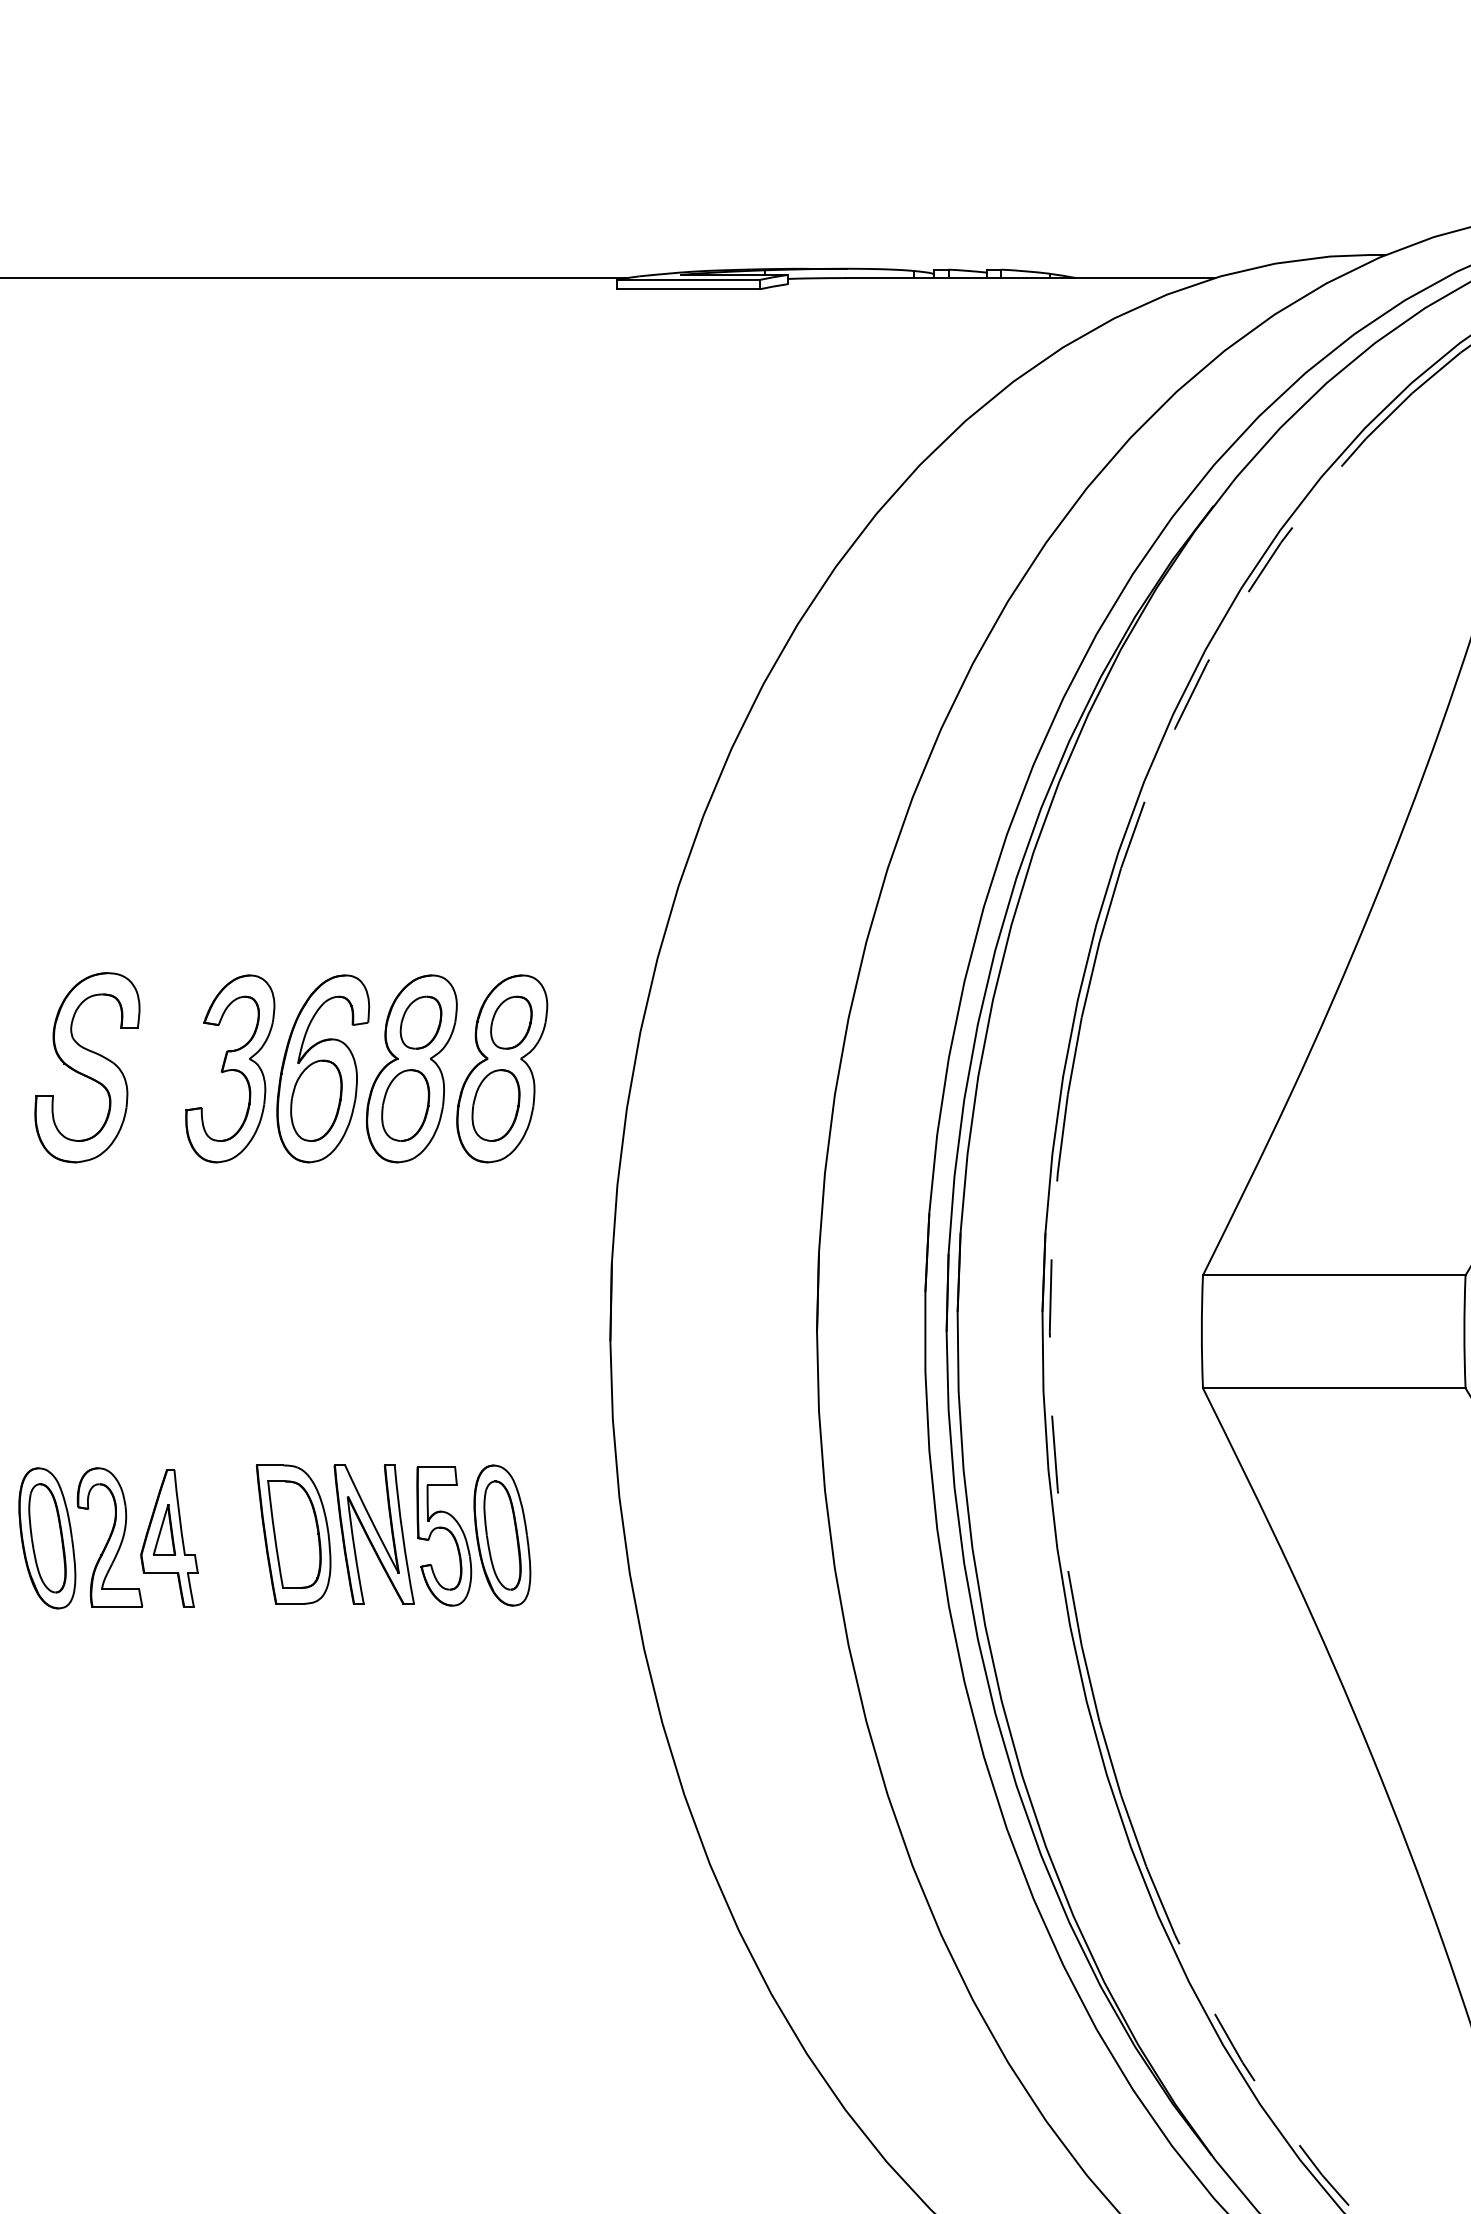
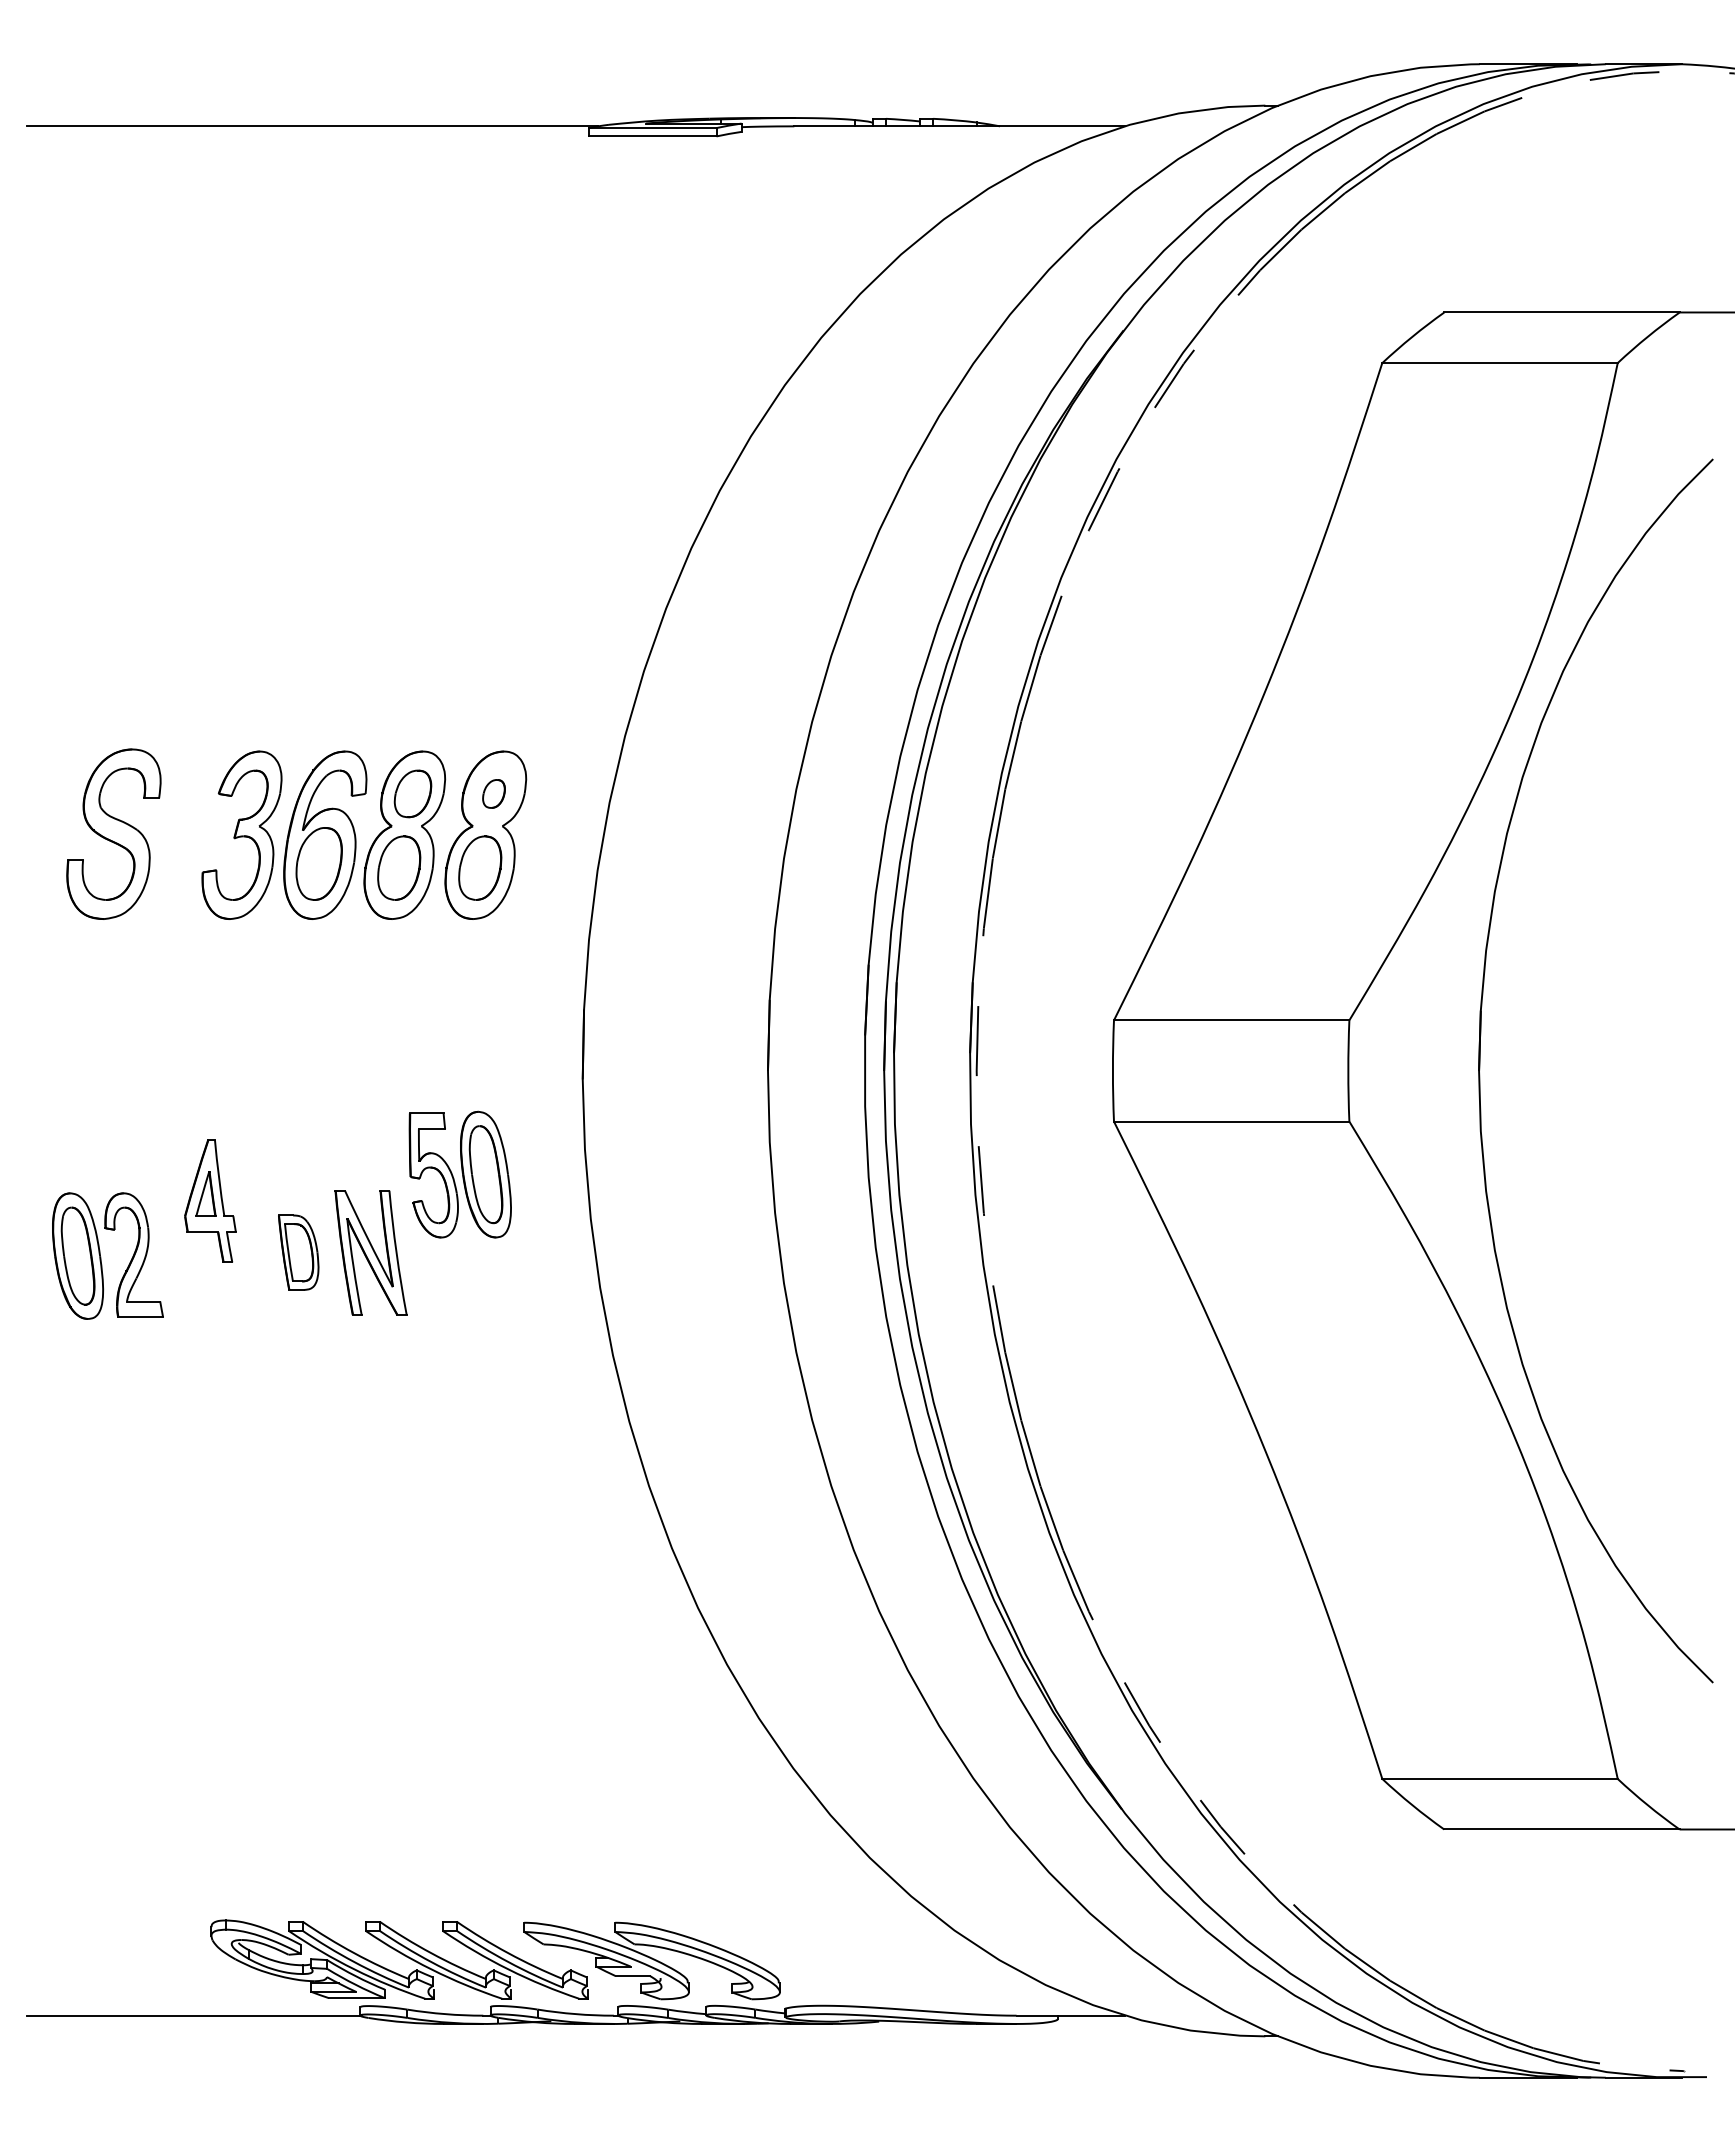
part: (510, 1022) -> (493, 793), size x0.6
part: (293, 1534) -> (298, 1252), size x0.6
part: (472, 1535) -> (459, 1174), moved
part: (169, 1537) -> (210, 1200), moved

